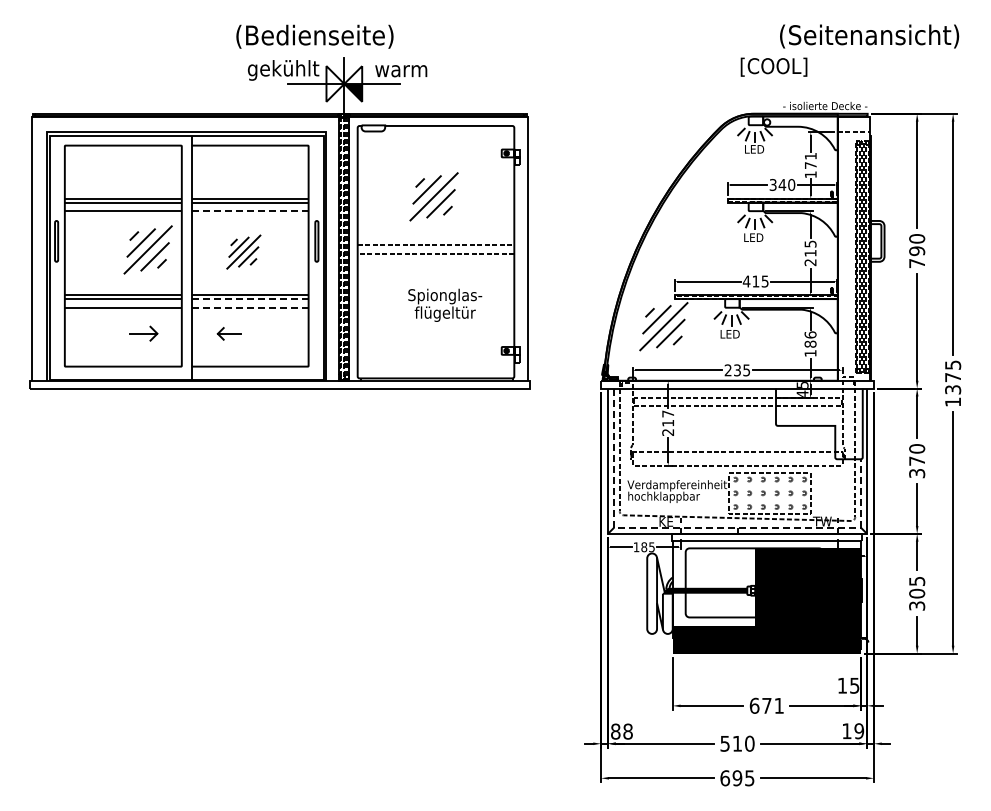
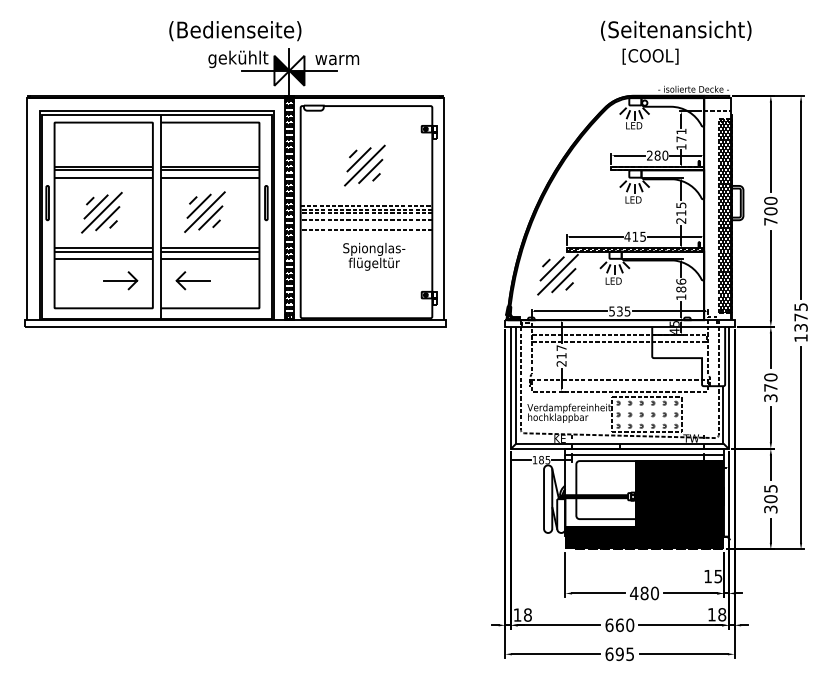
text: (314, 36) -> (234, 30), moved
text: (869, 36) -> (676, 30), moved
fill: (335, 74) -> (282, 62), added
text: (777, 184) -> (653, 155), 340 -> 280
line: (250, 211) -> (210, 177), dashed -> solid
part: (147, 249) -> (101, 212), moved
line: (435, 249) -> (366, 209), added
part: (243, 251) -> (204, 211), size x1.43
text: (917, 251) -> (771, 211), 790 -> 700
line: (435, 261) -> (366, 219), added
line: (435, 273) -> (366, 230), added
line: (249, 299) -> (209, 251), dashed -> solid
line: (250, 307) -> (210, 258), dashed -> solid
part: (143, 333) -> (120, 280), size x1.43
part: (229, 333) -> (192, 280), size x1.67
text: (727, 370) -> (611, 311), 235 -> 535
line: (703, 527) -> (591, 443), dashed -> solid
text: (766, 705) -> (644, 593), 671 -> 480
text: (615, 731) -> (517, 614), 88 -> 18
text: (859, 731) -> (722, 614), 19 -> 18
text: (731, 743) -> (614, 625), 510 -> 660

